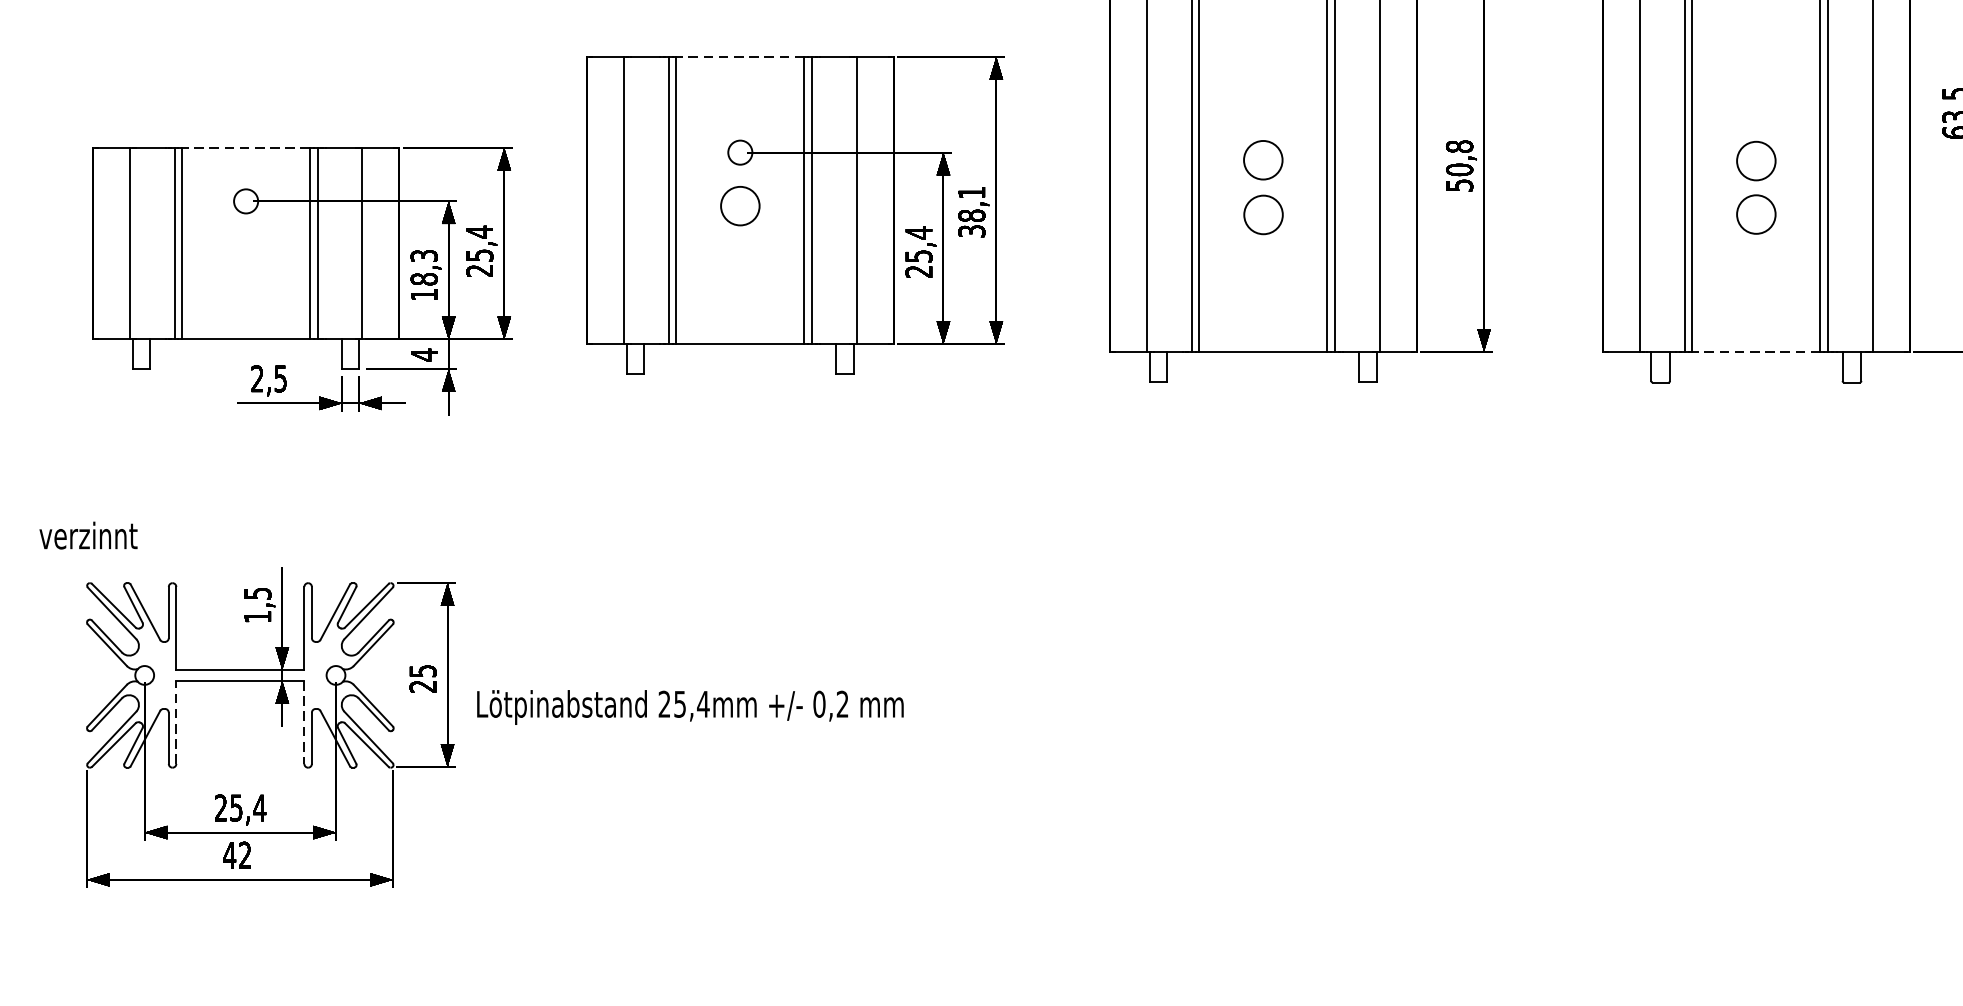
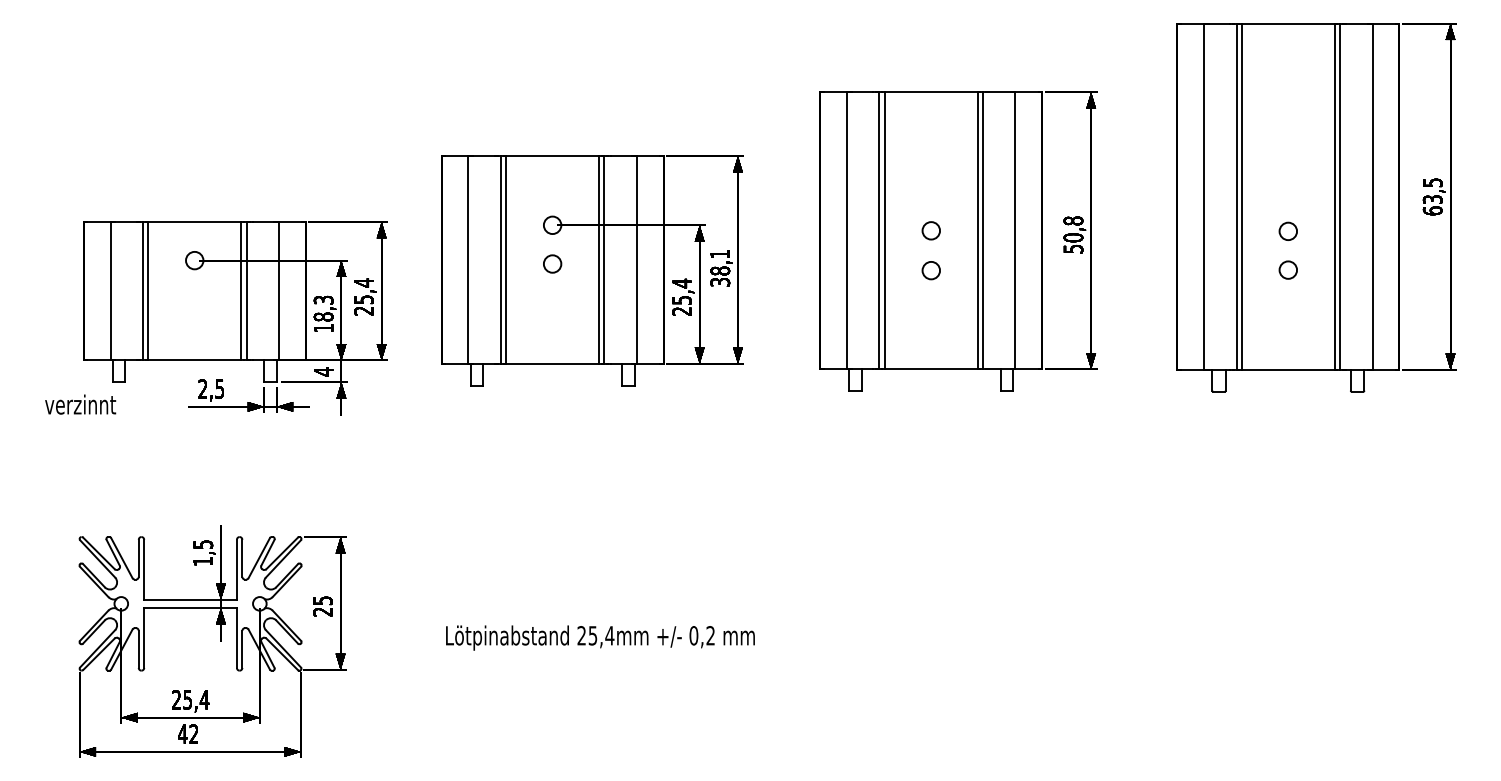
line: (740, 57) -> (552, 156), dashed -> solid
line: (245, 147) -> (194, 221), dashed -> solid
circle: (1263, 159) -> (931, 230), size x0.62
circle: (1756, 161) -> (1288, 231), size x0.62
circle: (740, 205) -> (552, 263), size x0.62
circle: (1756, 213) -> (1288, 269), size x0.62
circle: (1262, 215) -> (930, 270), size x0.62
line: (1755, 351) -> (1287, 369), dashed -> solid
text: (88, 535) -> (80, 404), moved
text: (690, 706) -> (600, 637), moved
line: (176, 721) -> (144, 637), dashed -> solid
line: (303, 721) -> (236, 637), dashed -> solid

